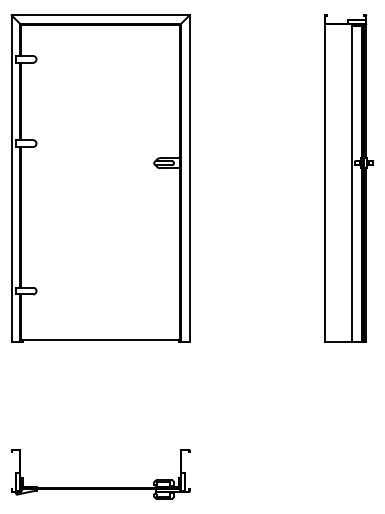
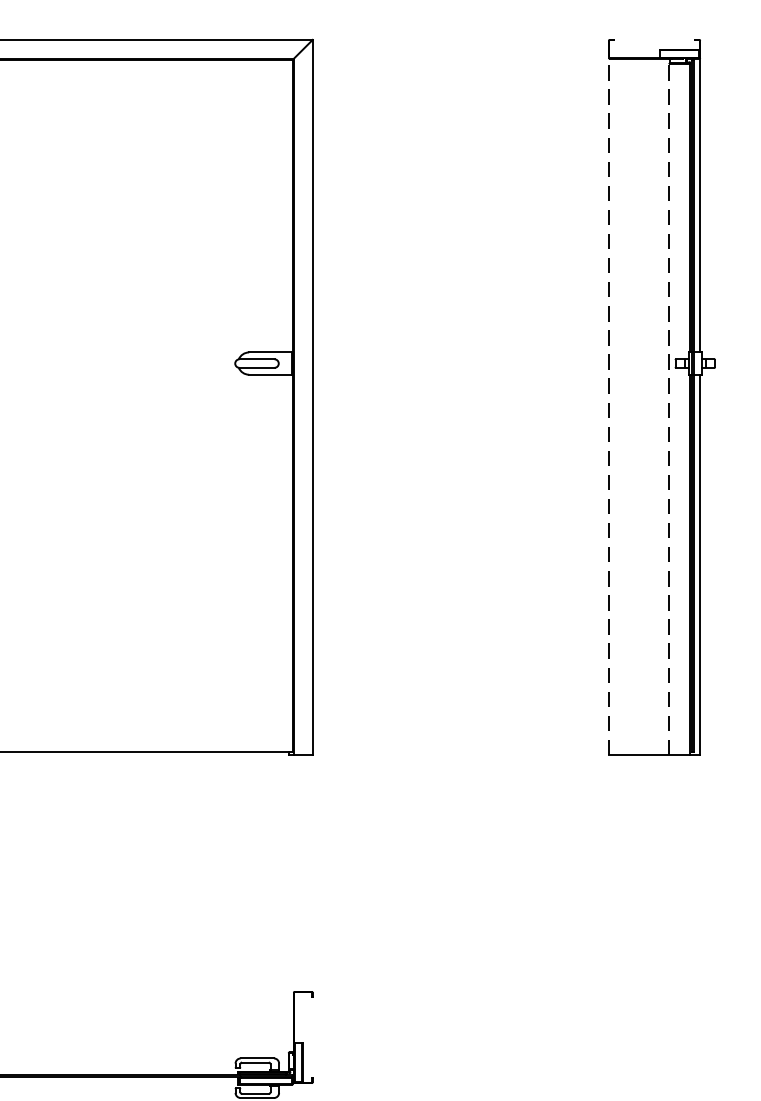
line: (324, 178) -> (608, 397), solid -> dashed
line: (352, 183) -> (669, 408), solid -> dashed

